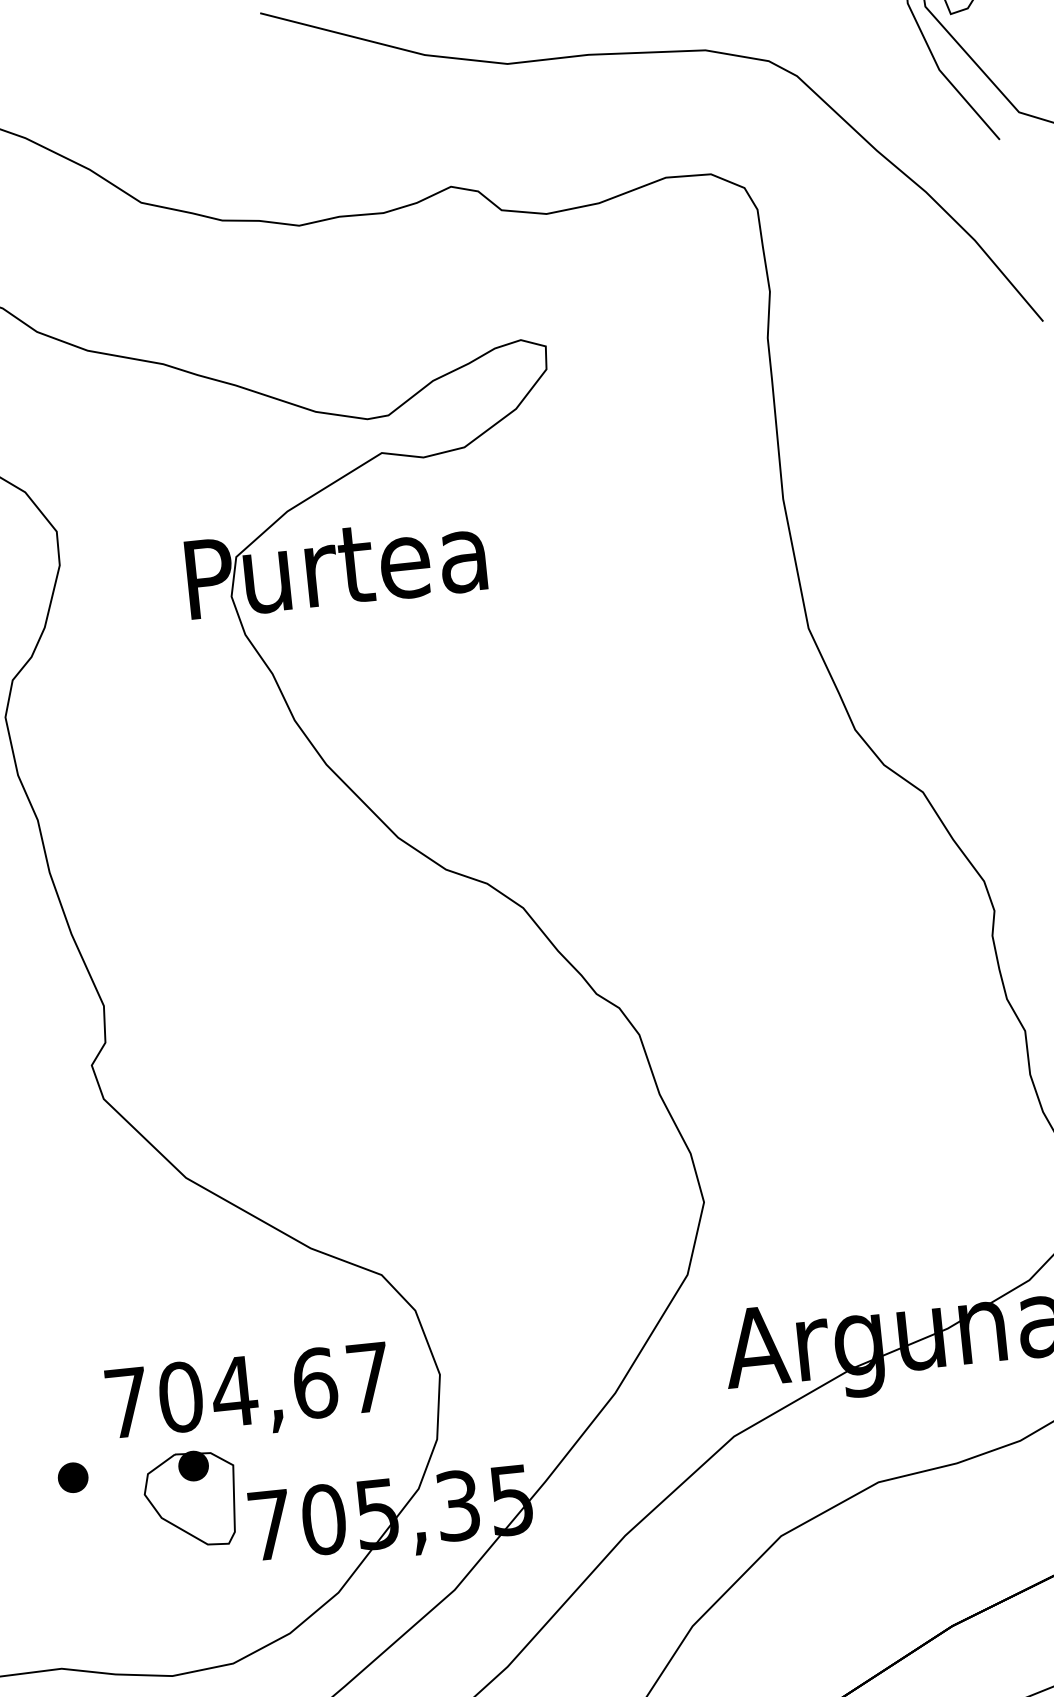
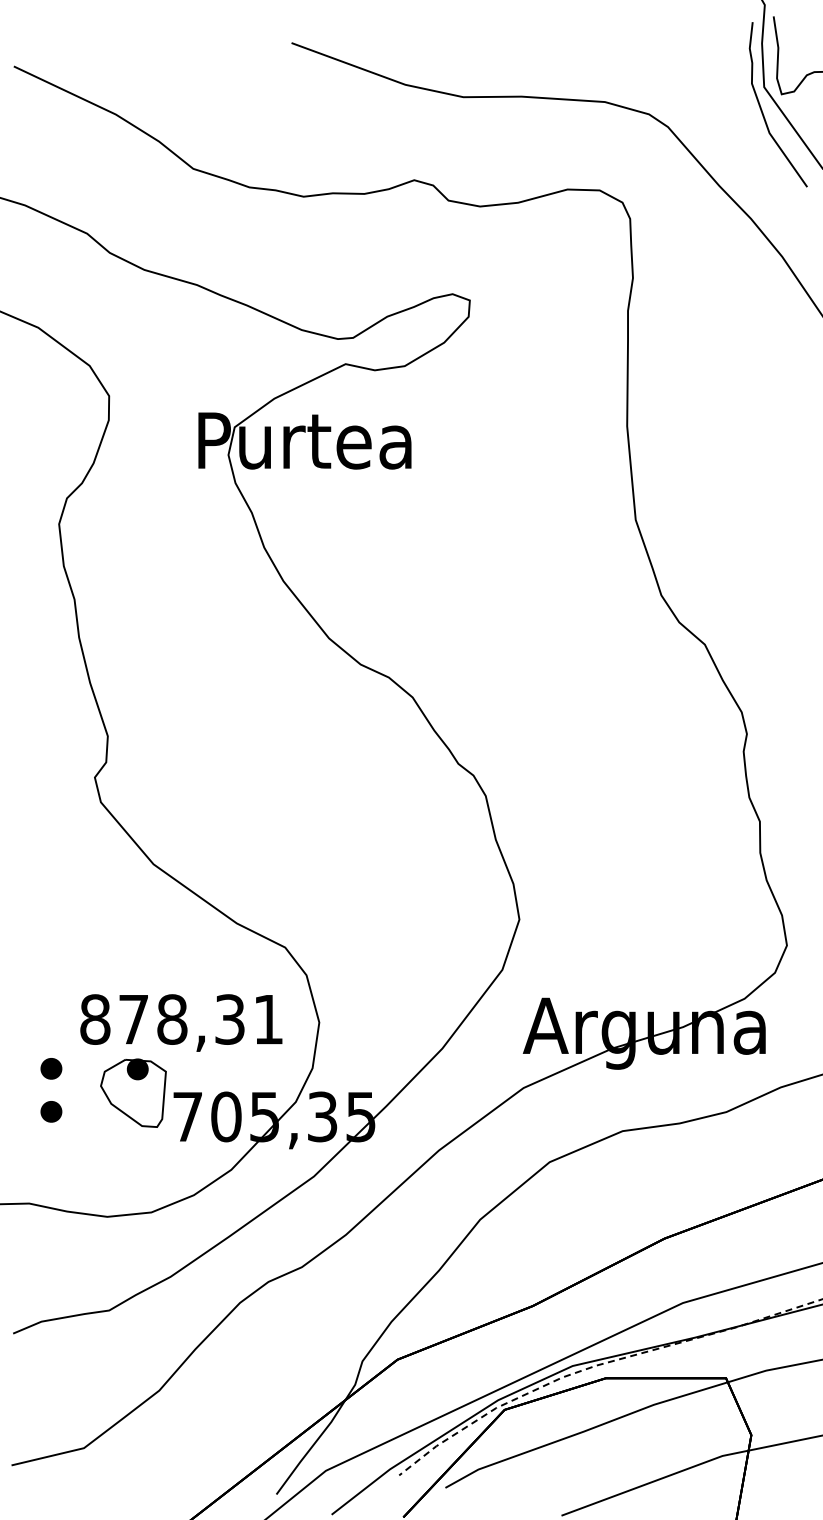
text: (247, 1390) -> (181, 1019), 704,67 -> 878,31
part: (79, 1537) -> (51, 1111), added

